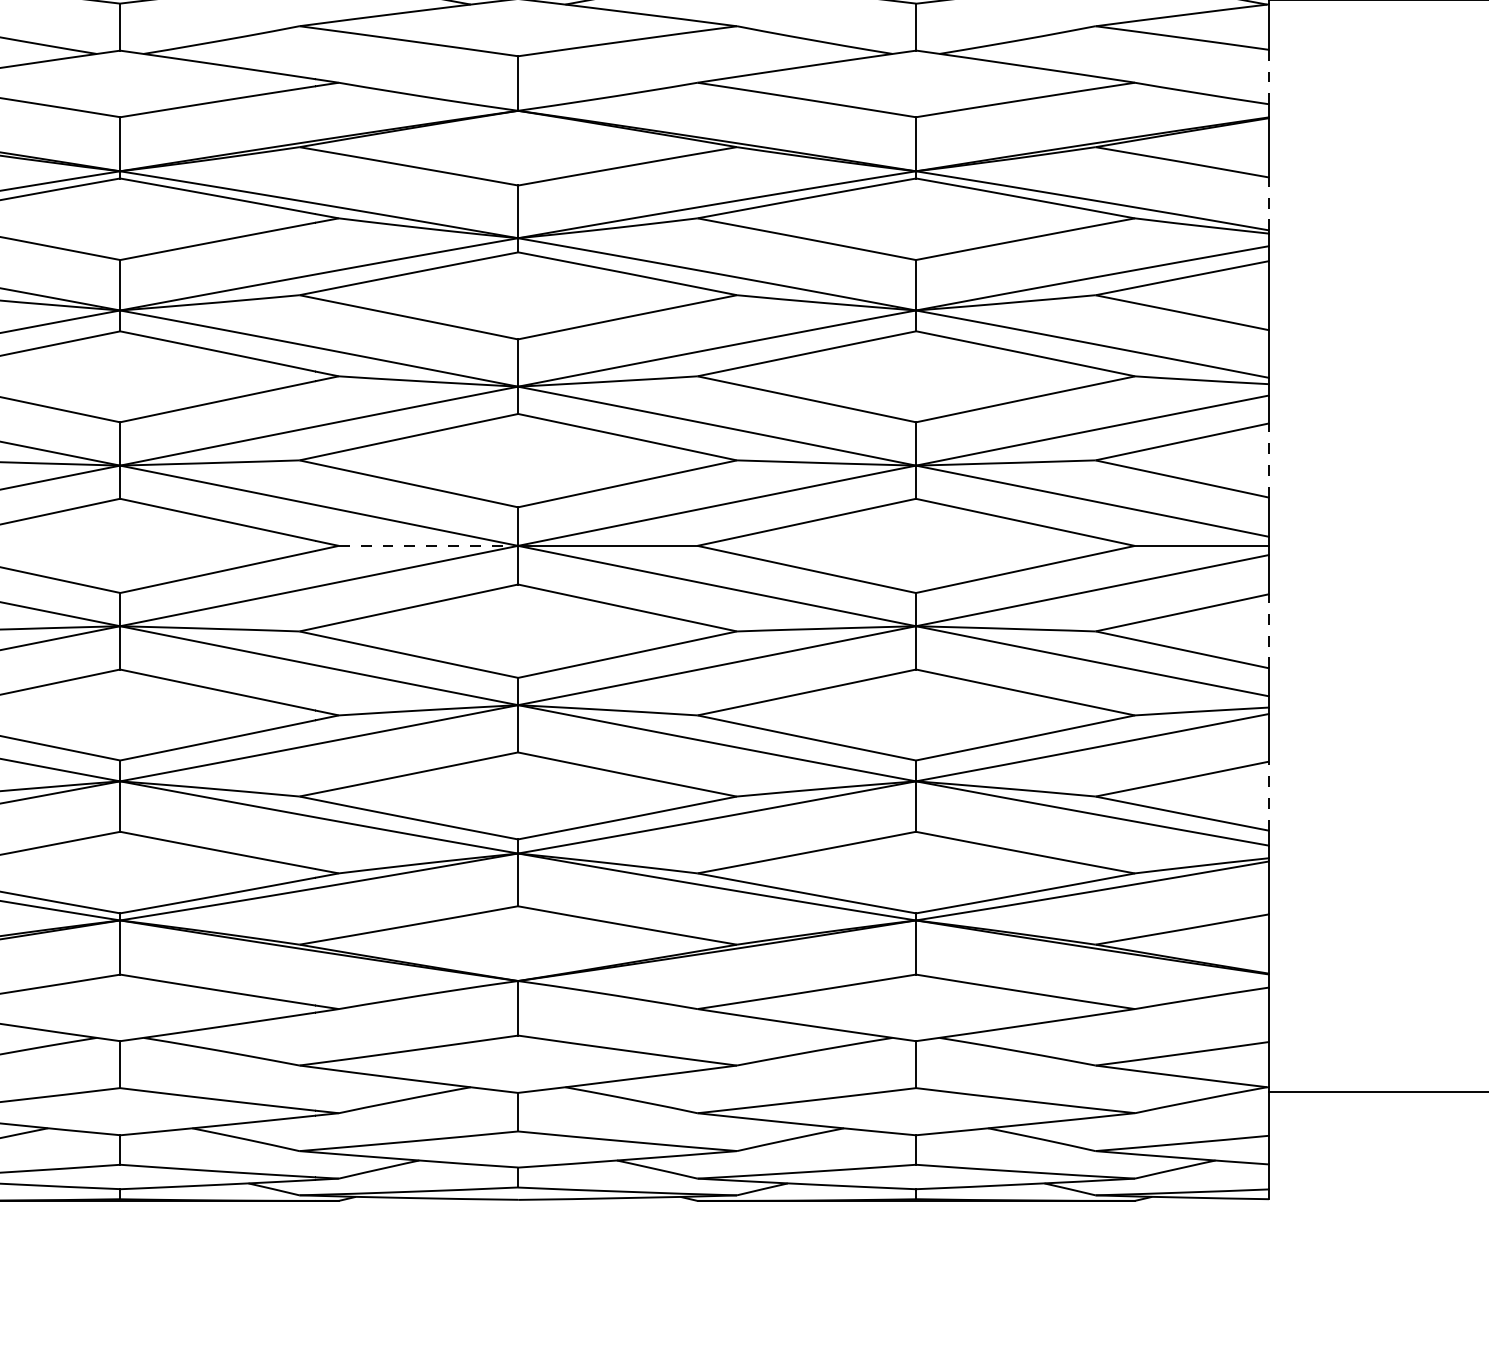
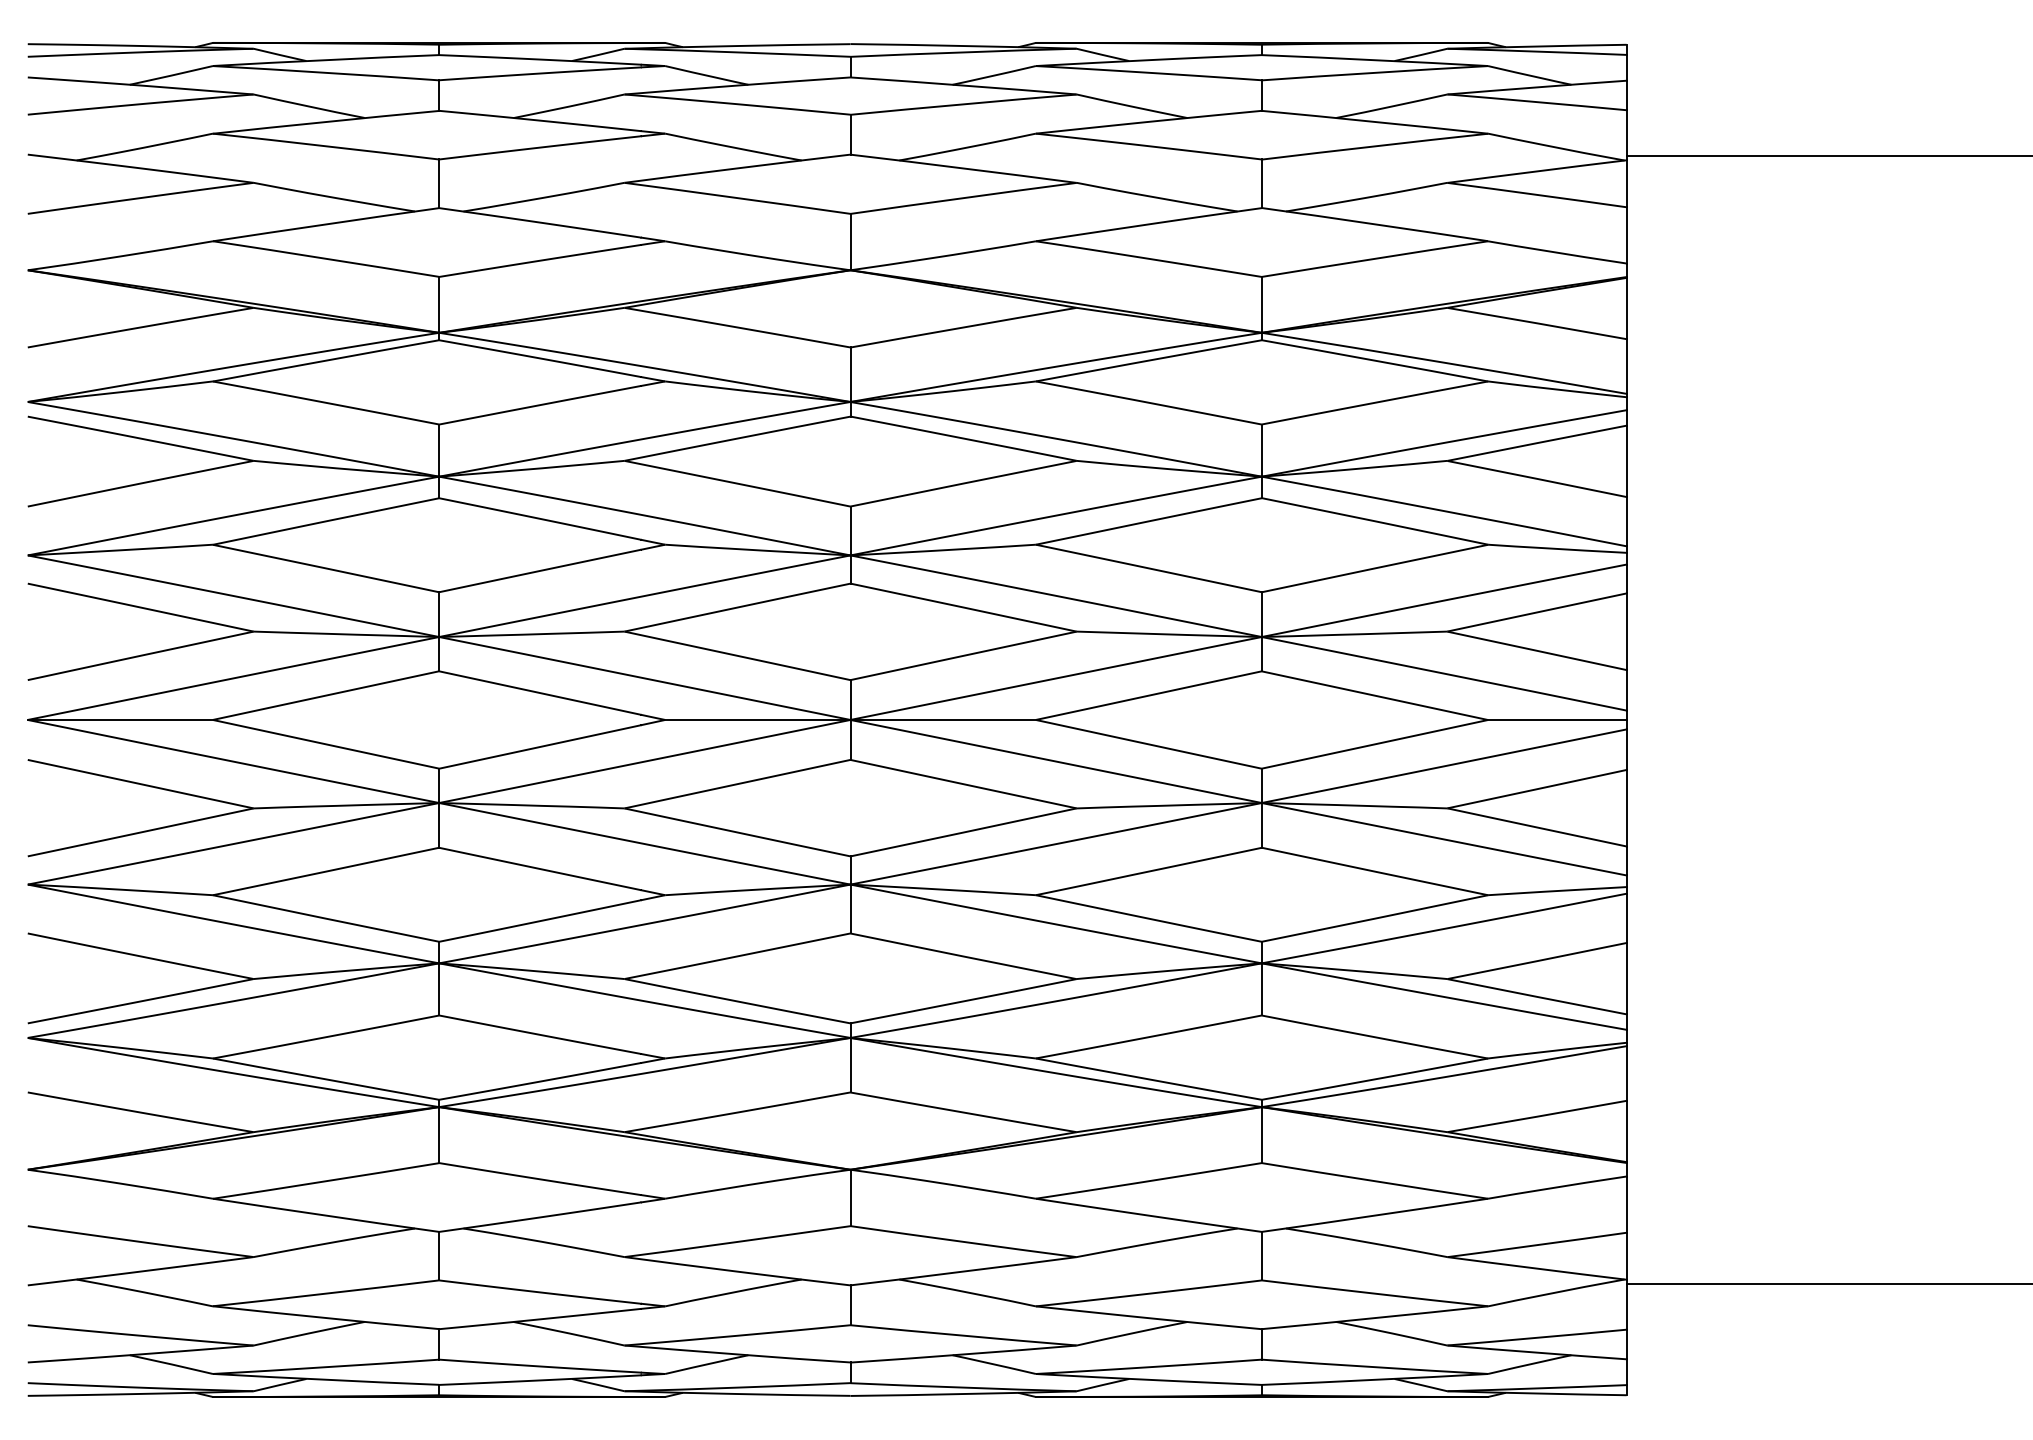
line: (1268, 76) -> (1626, 234), dashed -> solid
line: (1268, 203) -> (1626, 366), dashed -> solid
line: (1268, 460) -> (1626, 631), dashed -> solid
line: (428, 545) -> (757, 719), dashed -> solid
line: (1268, 630) -> (1626, 807), dashed -> solid
line: (1268, 796) -> (1626, 978), dashed -> solid

